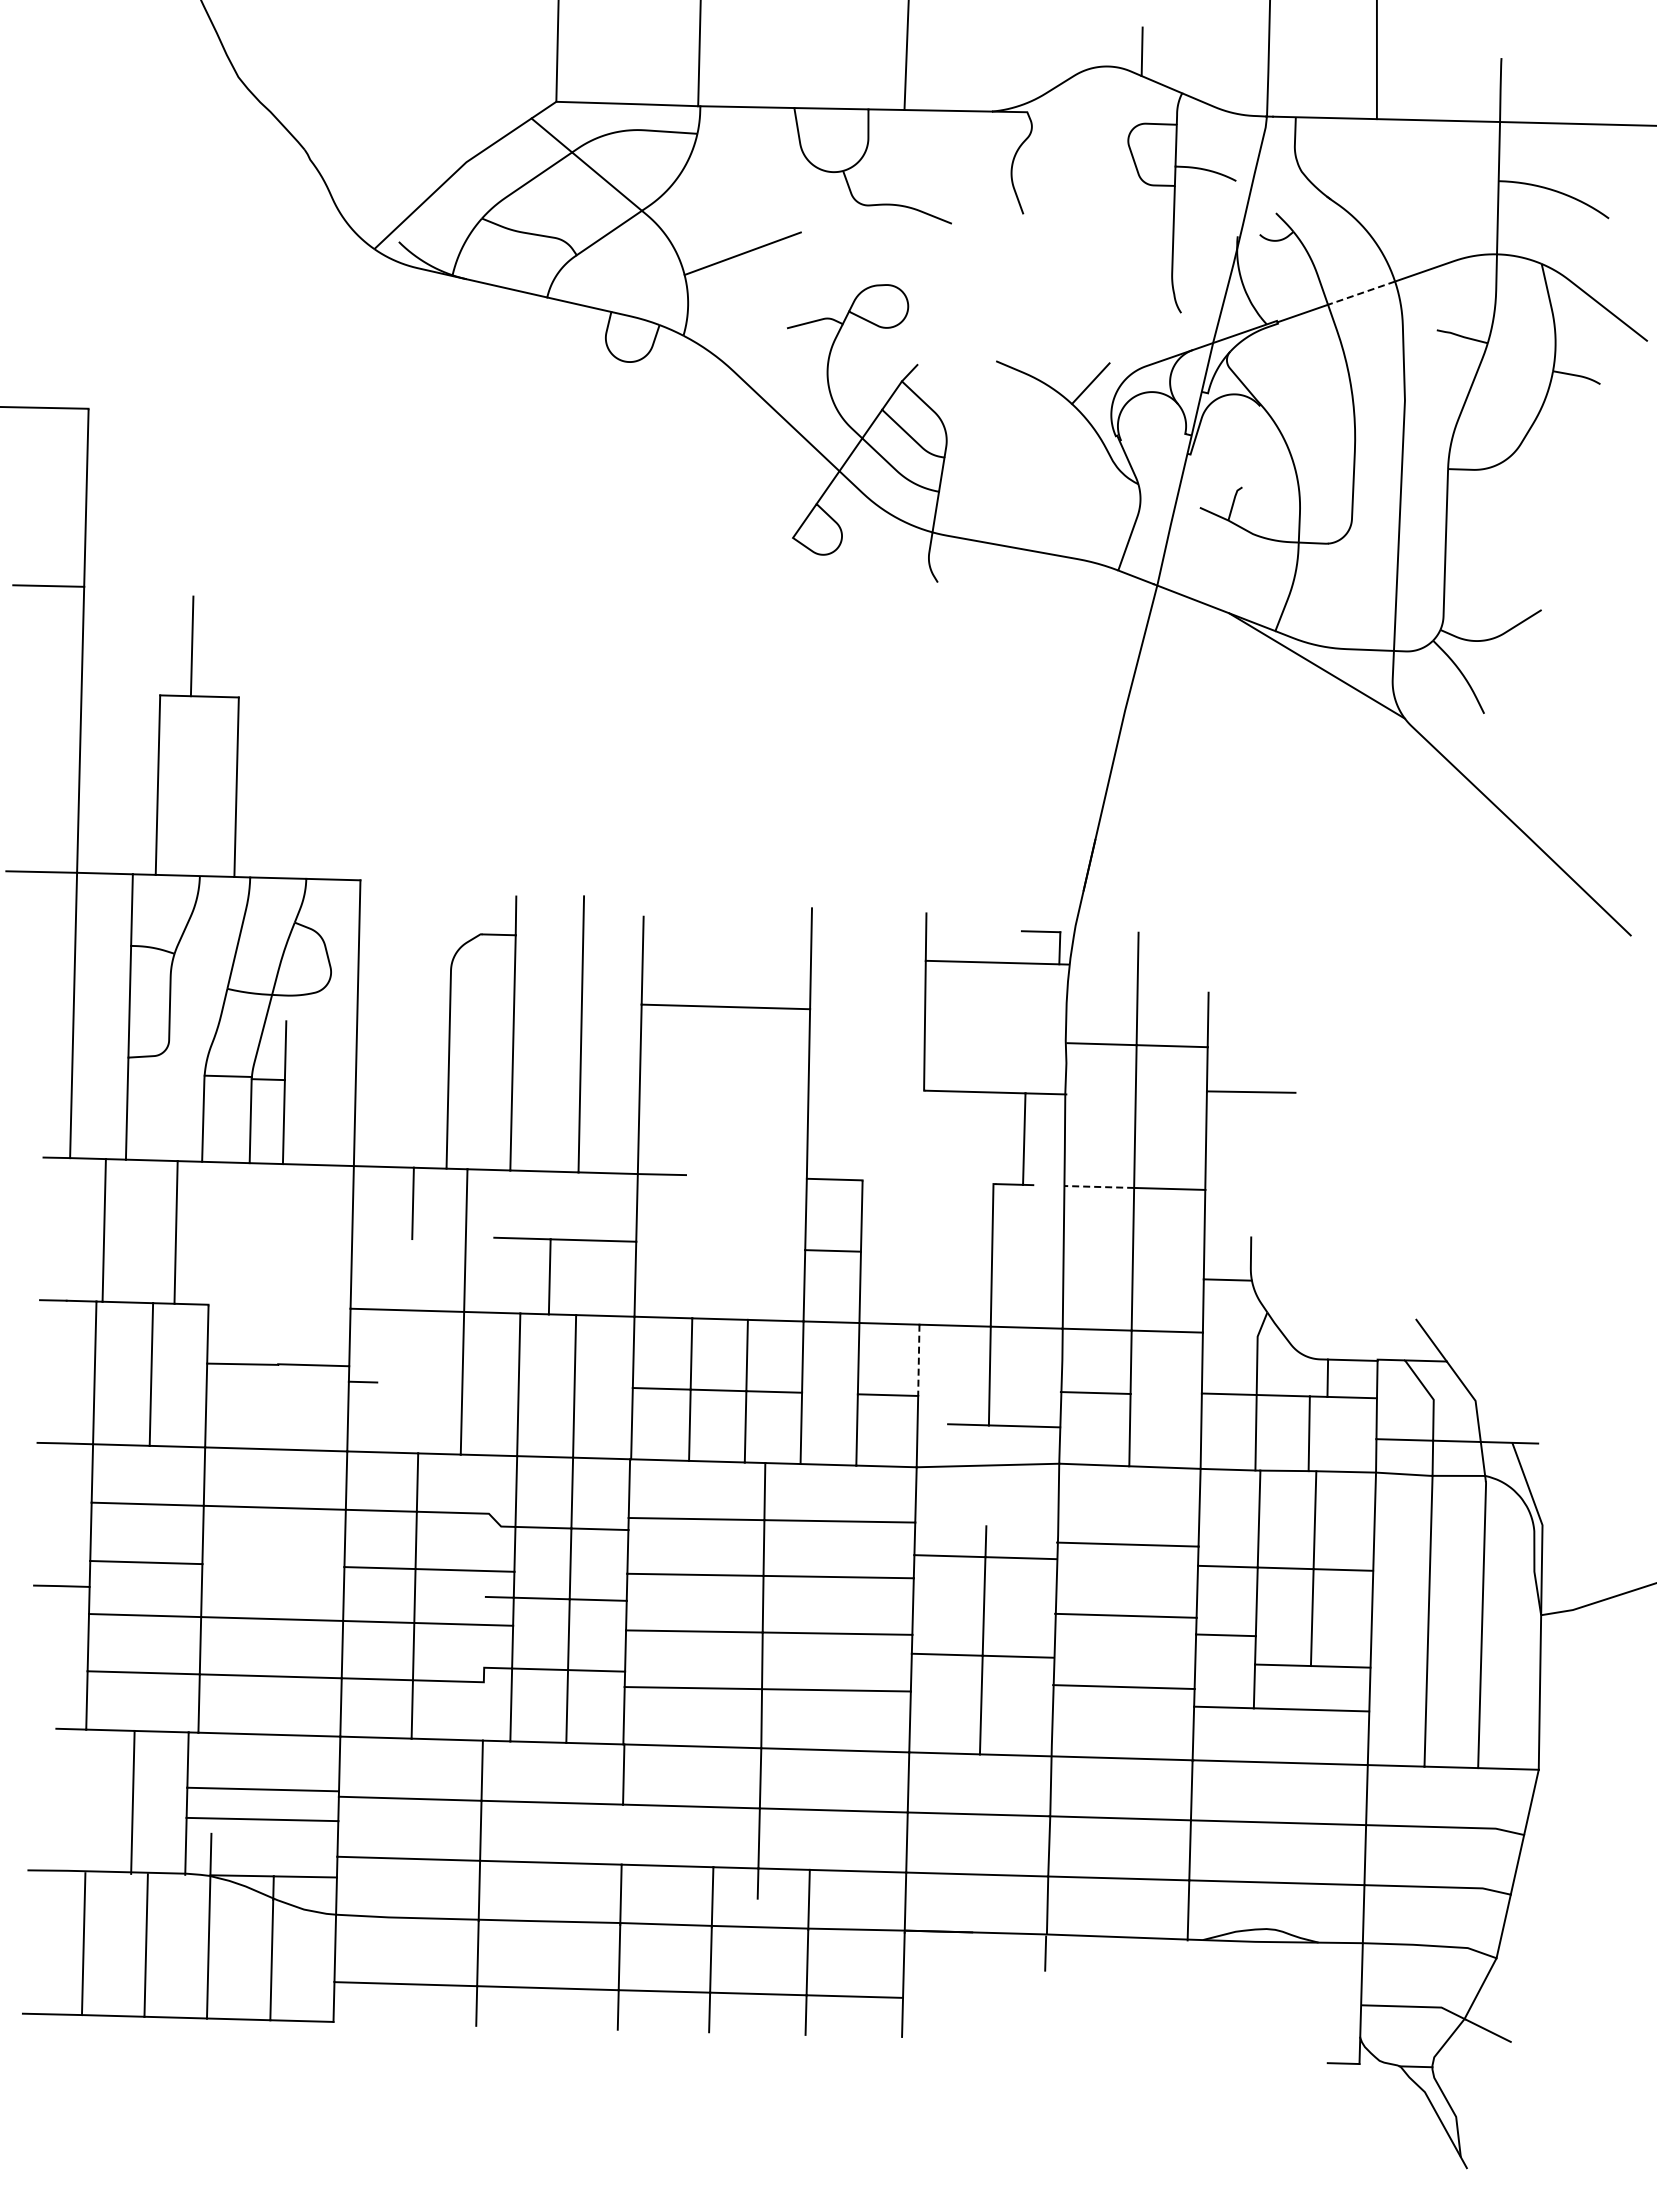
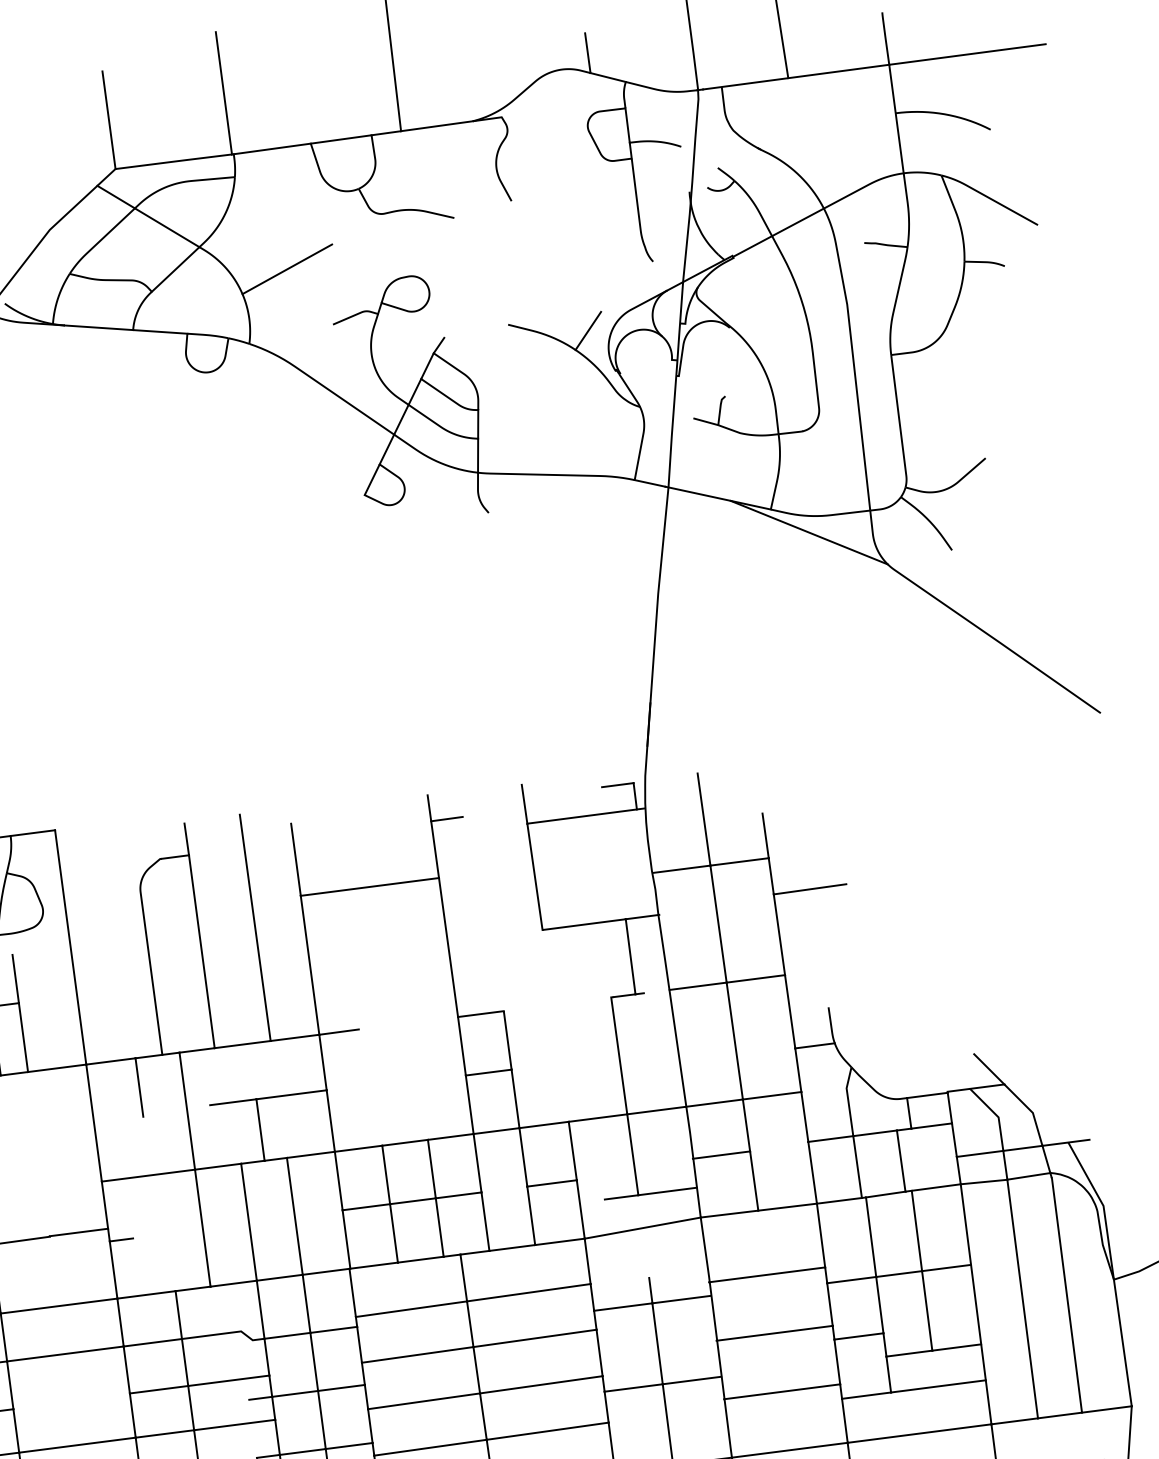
line: (1361, 293) -> (797, 222), dashed -> solid
line: (830, 939) -> (446, 818), added
line: (1099, 1186) -> (698, 985), dashed -> solid
line: (918, 1360) -> (572, 1151), dashed -> solid

